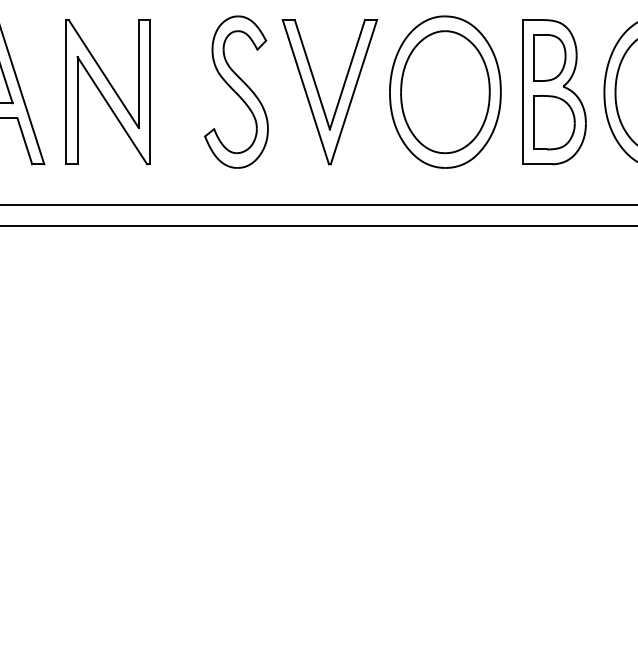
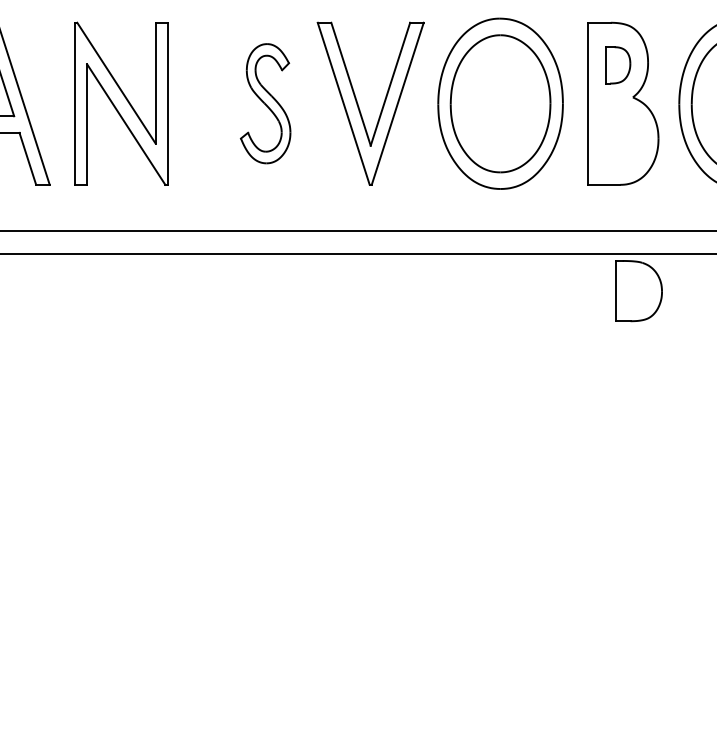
part: (549, 58) -> (617, 65), size x0.7
part: (236, 91) -> (265, 103), size x0.7
part: (553, 123) -> (638, 291), moved

